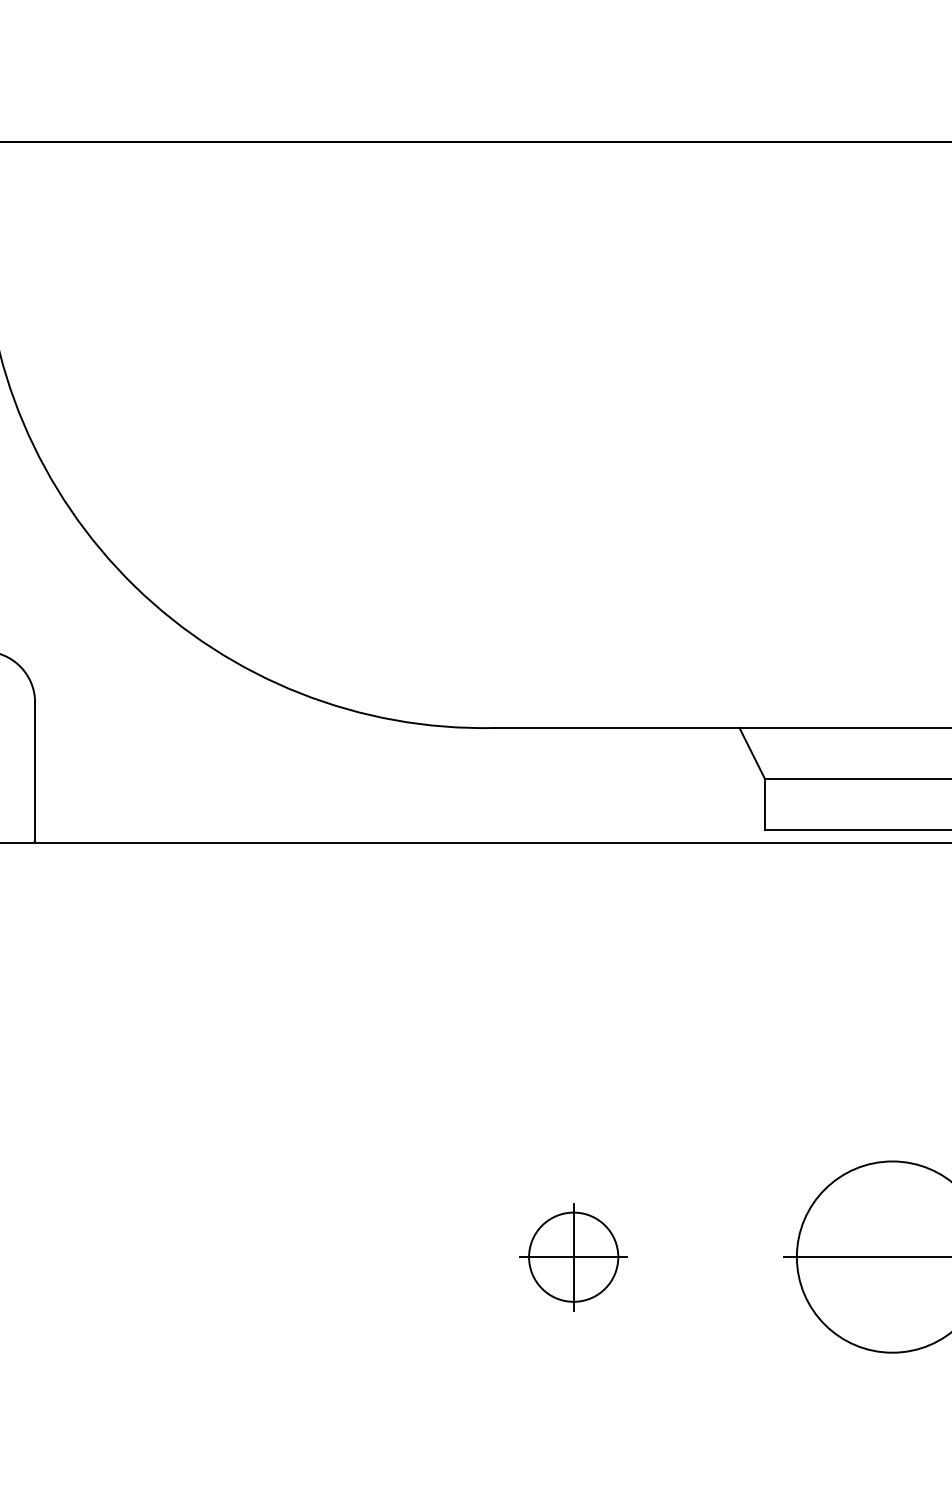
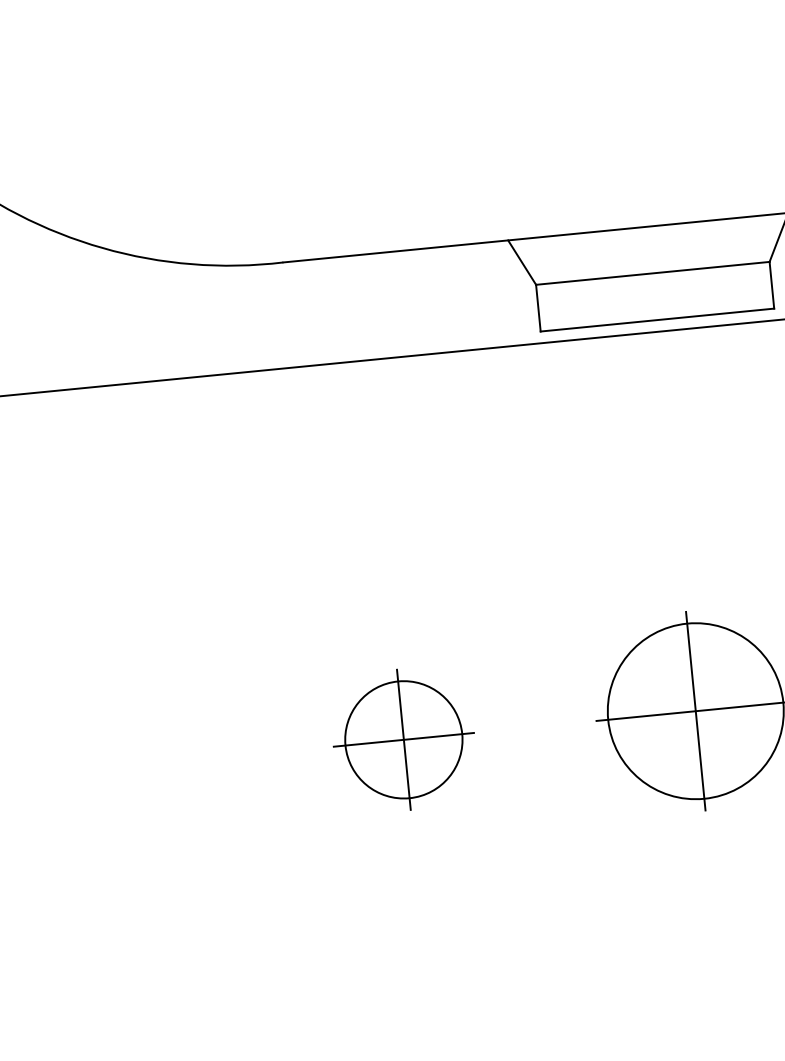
line: (892, 1256) -> (695, 710), added
part: (573, 1257) -> (403, 740), size x1.43

